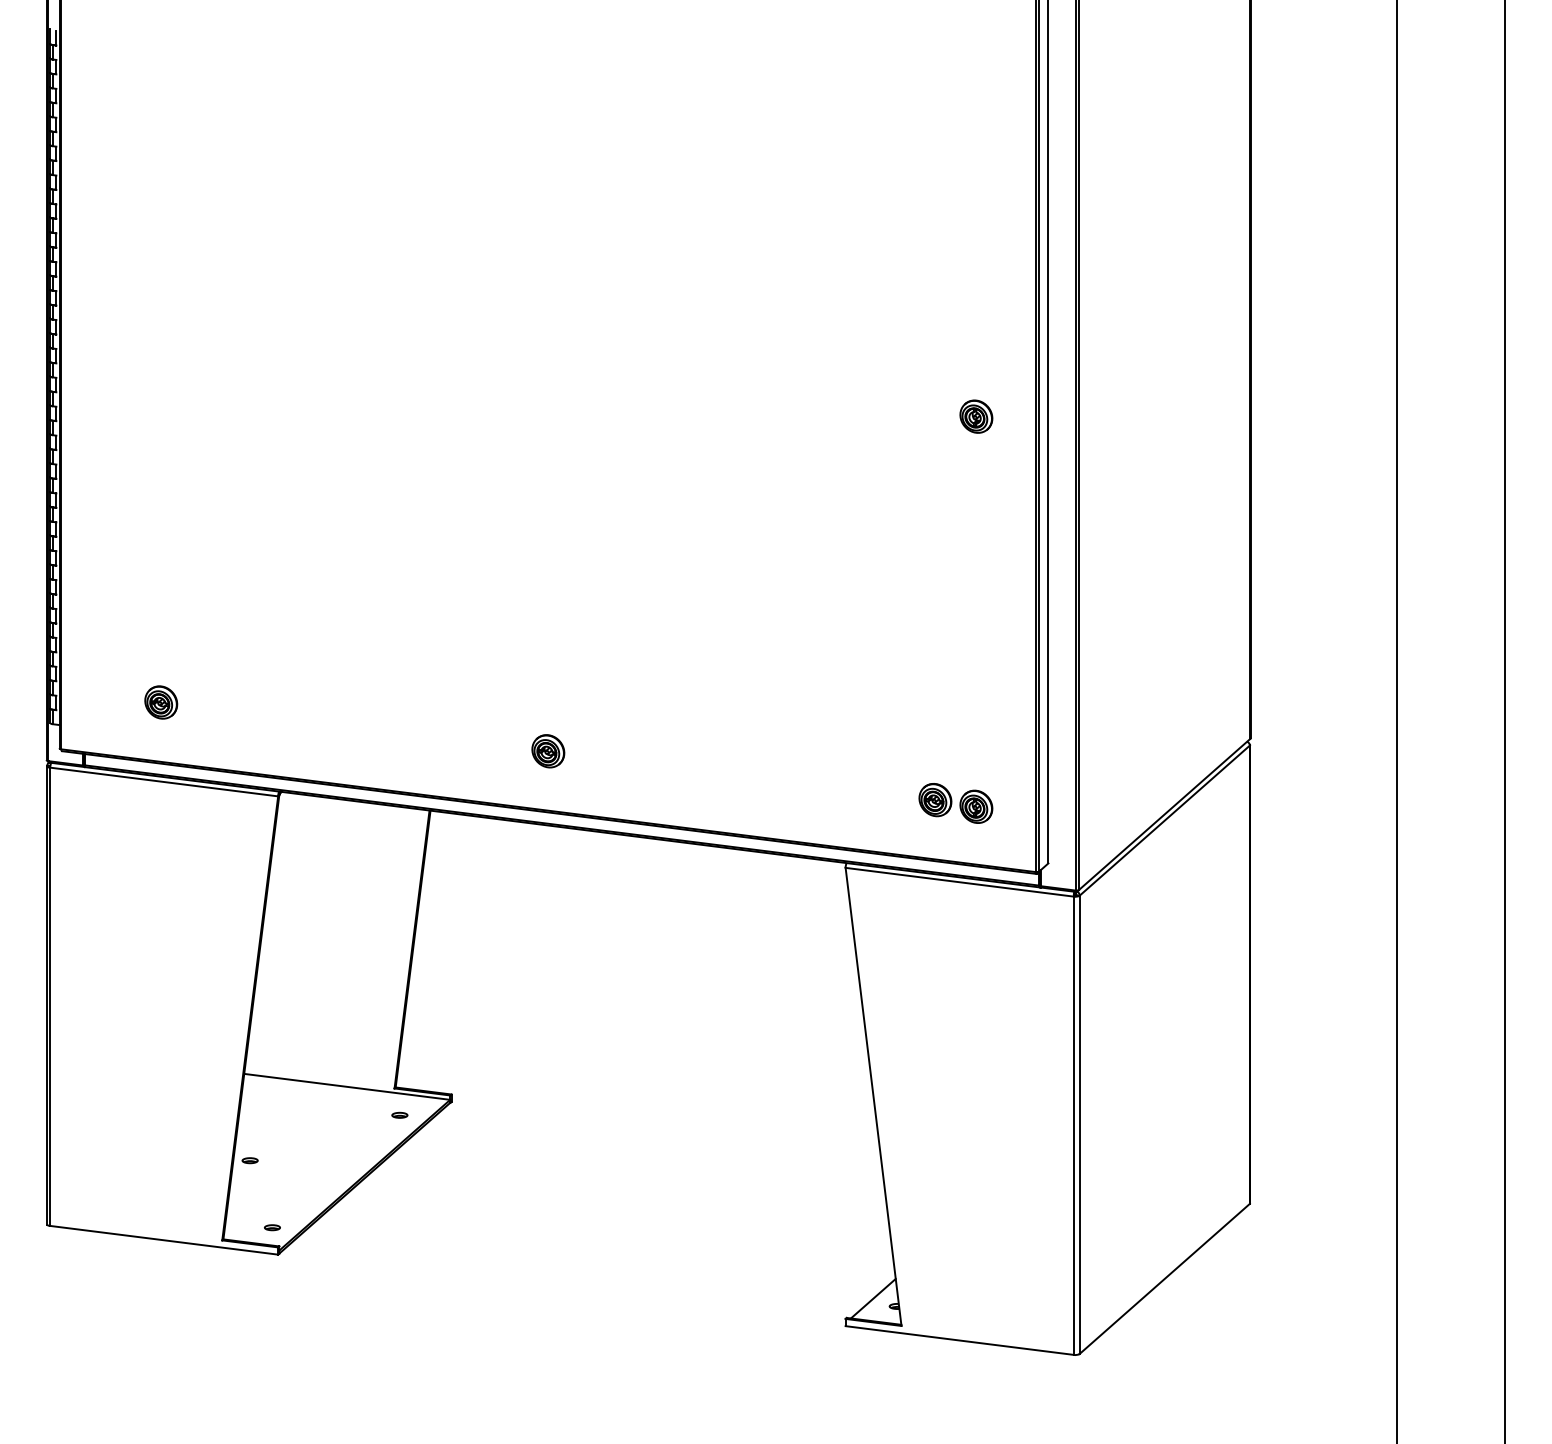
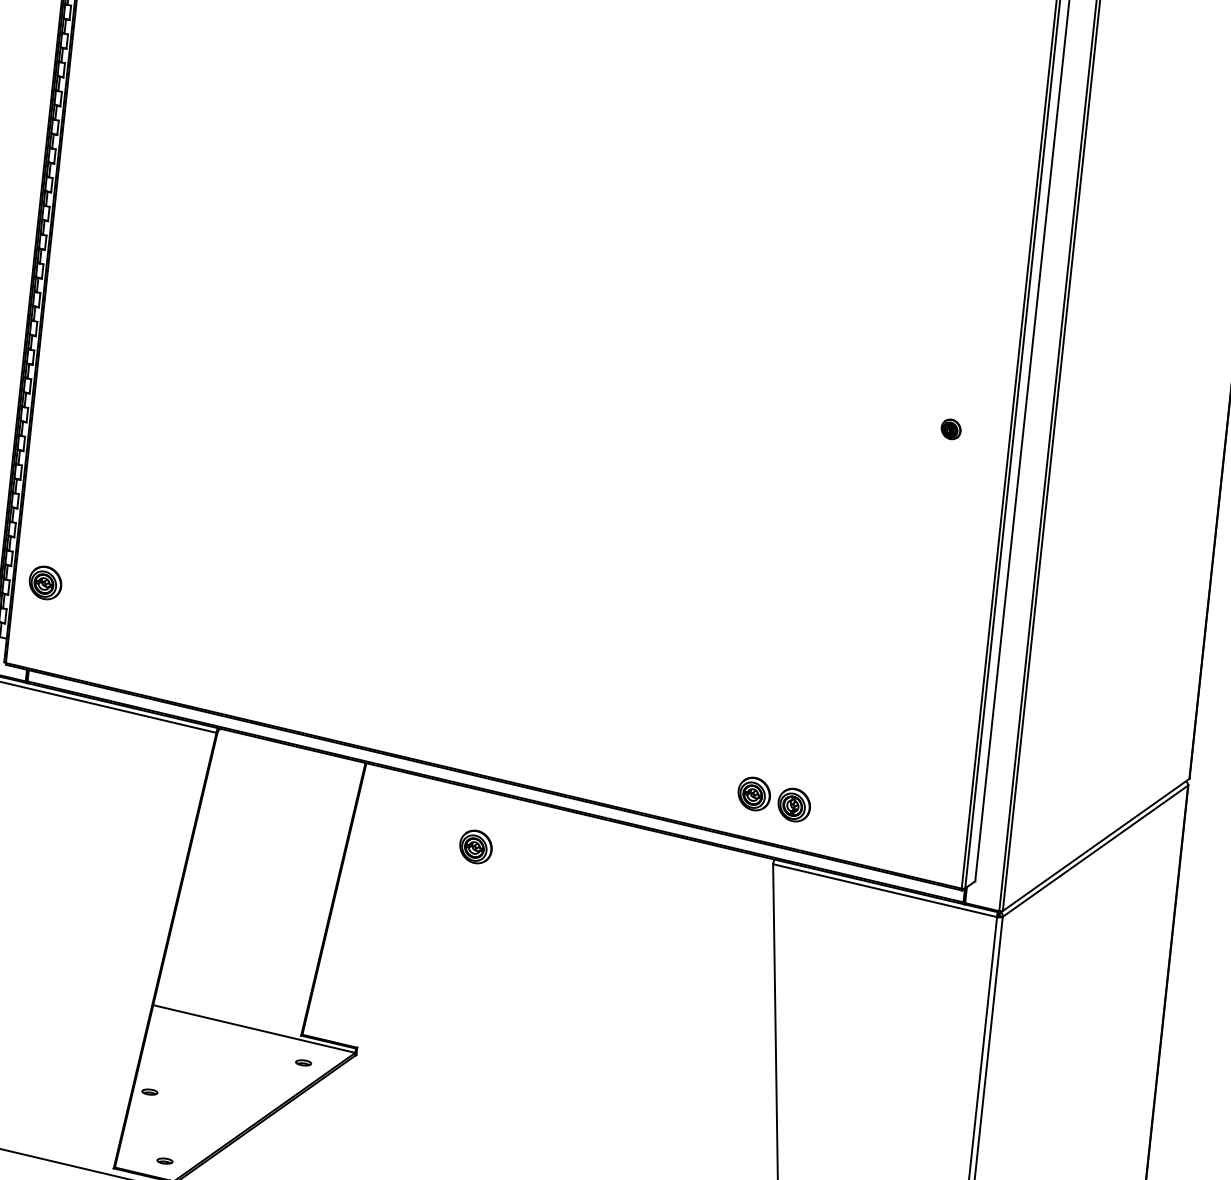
part: (976, 416) -> (951, 429), size x0.6
part: (161, 702) -> (45, 582), moved
part: (548, 751) -> (476, 847), moved
part: (955, 803) -> (773, 799), moved

